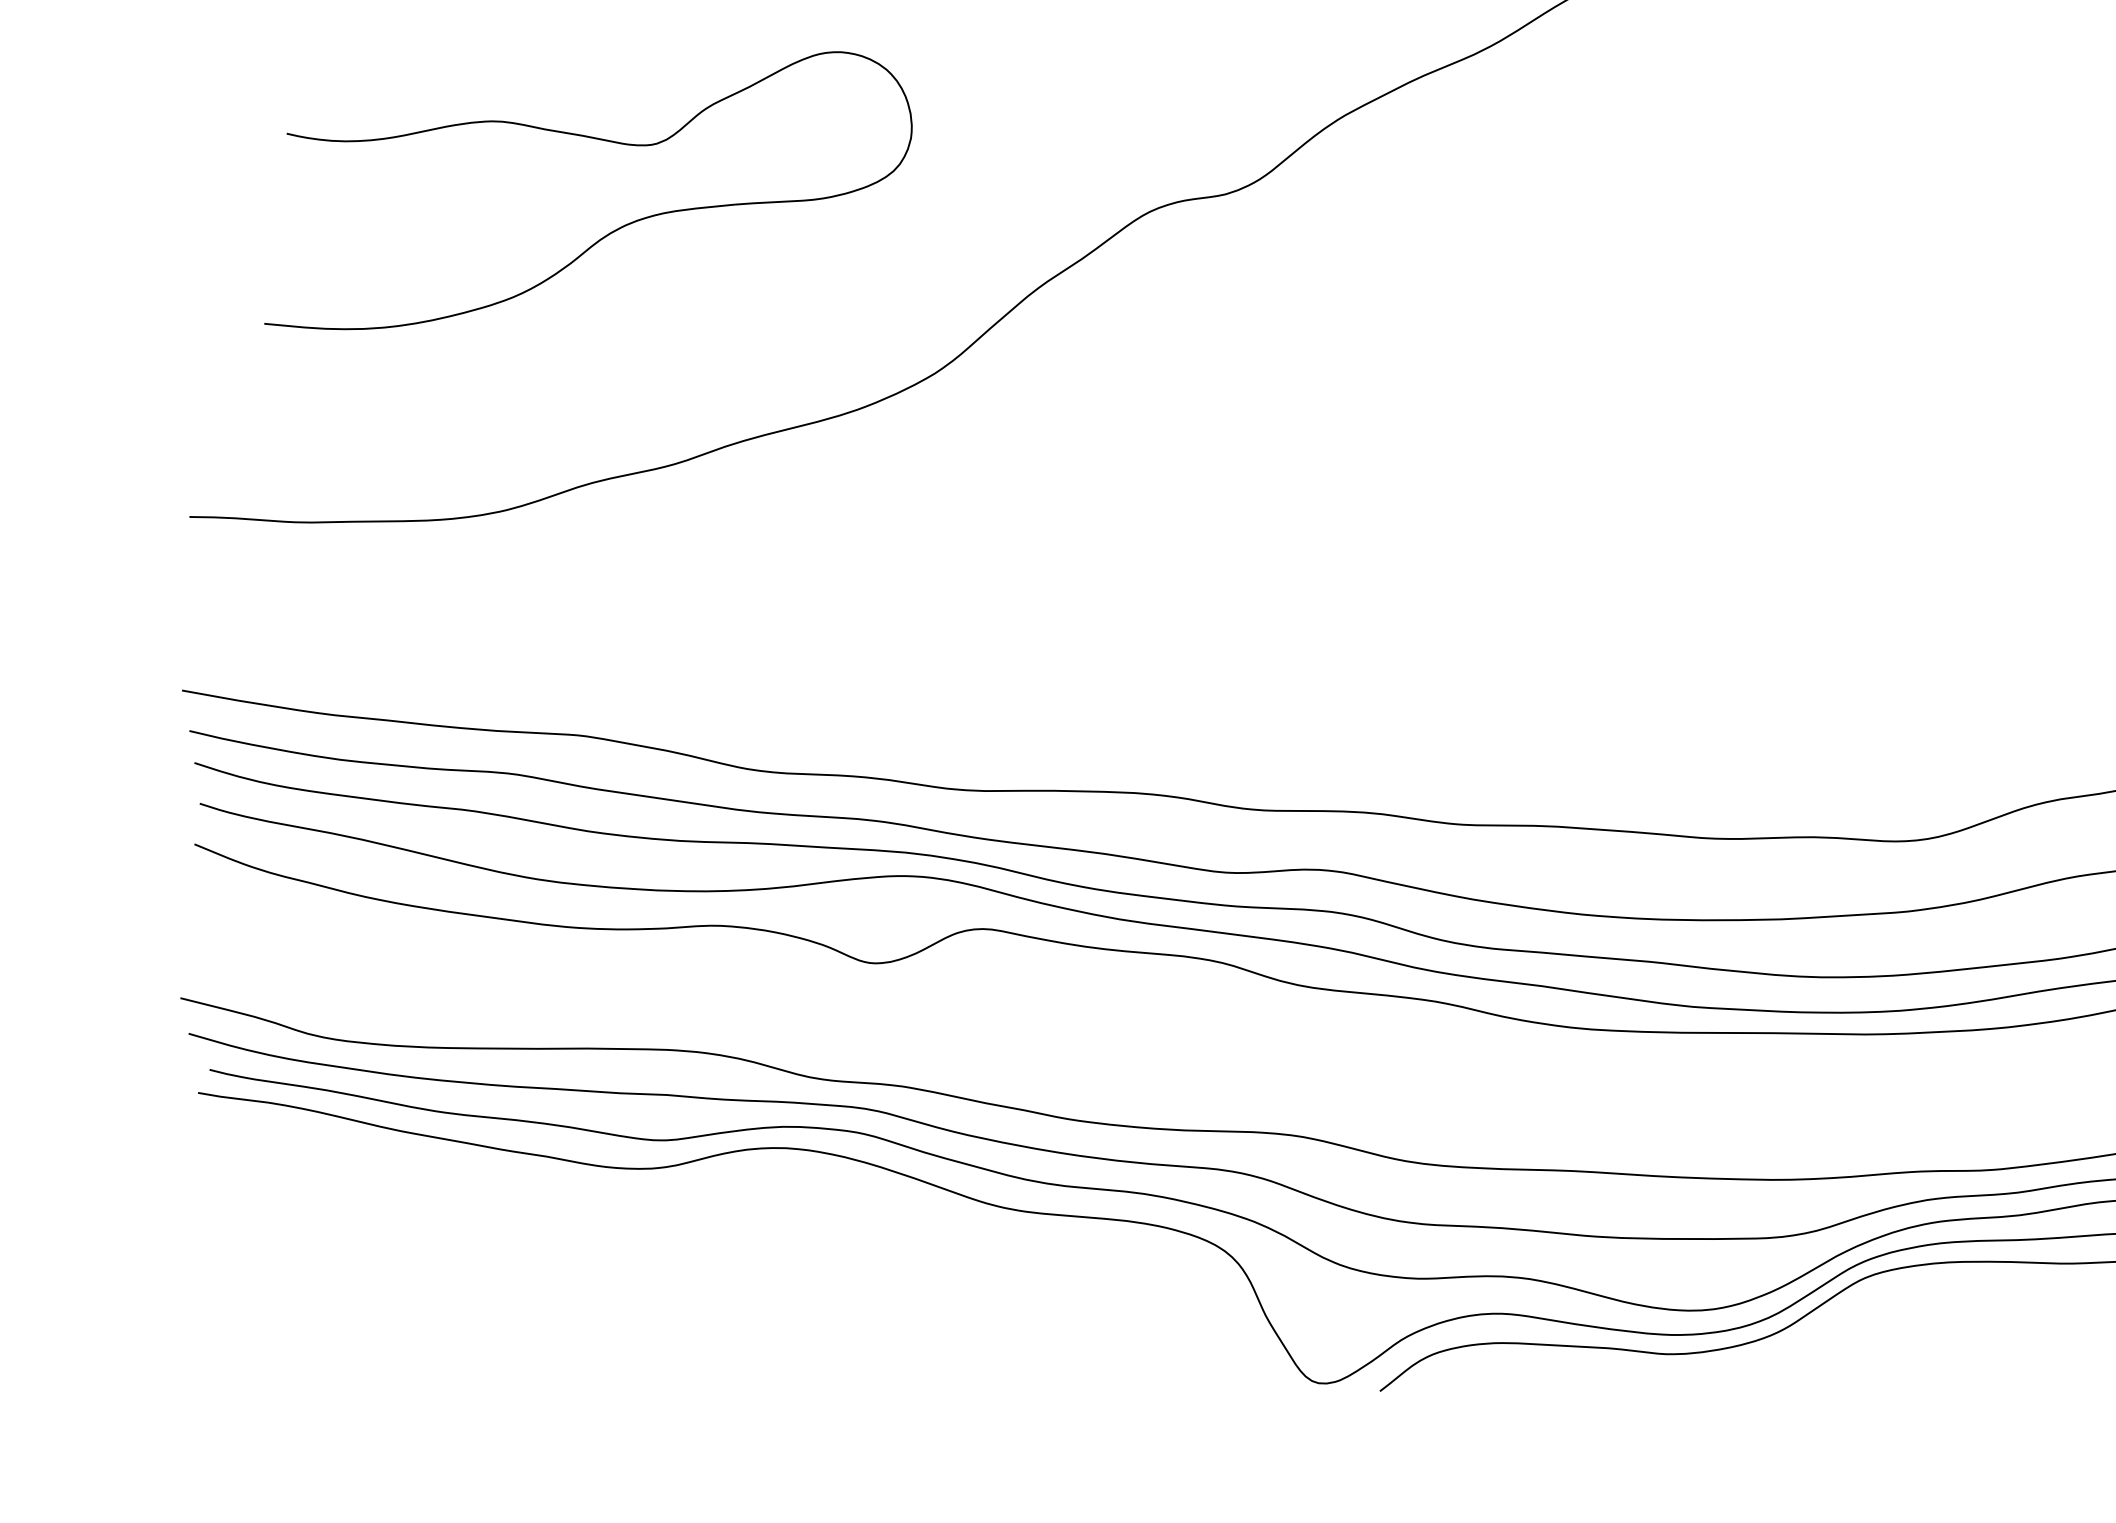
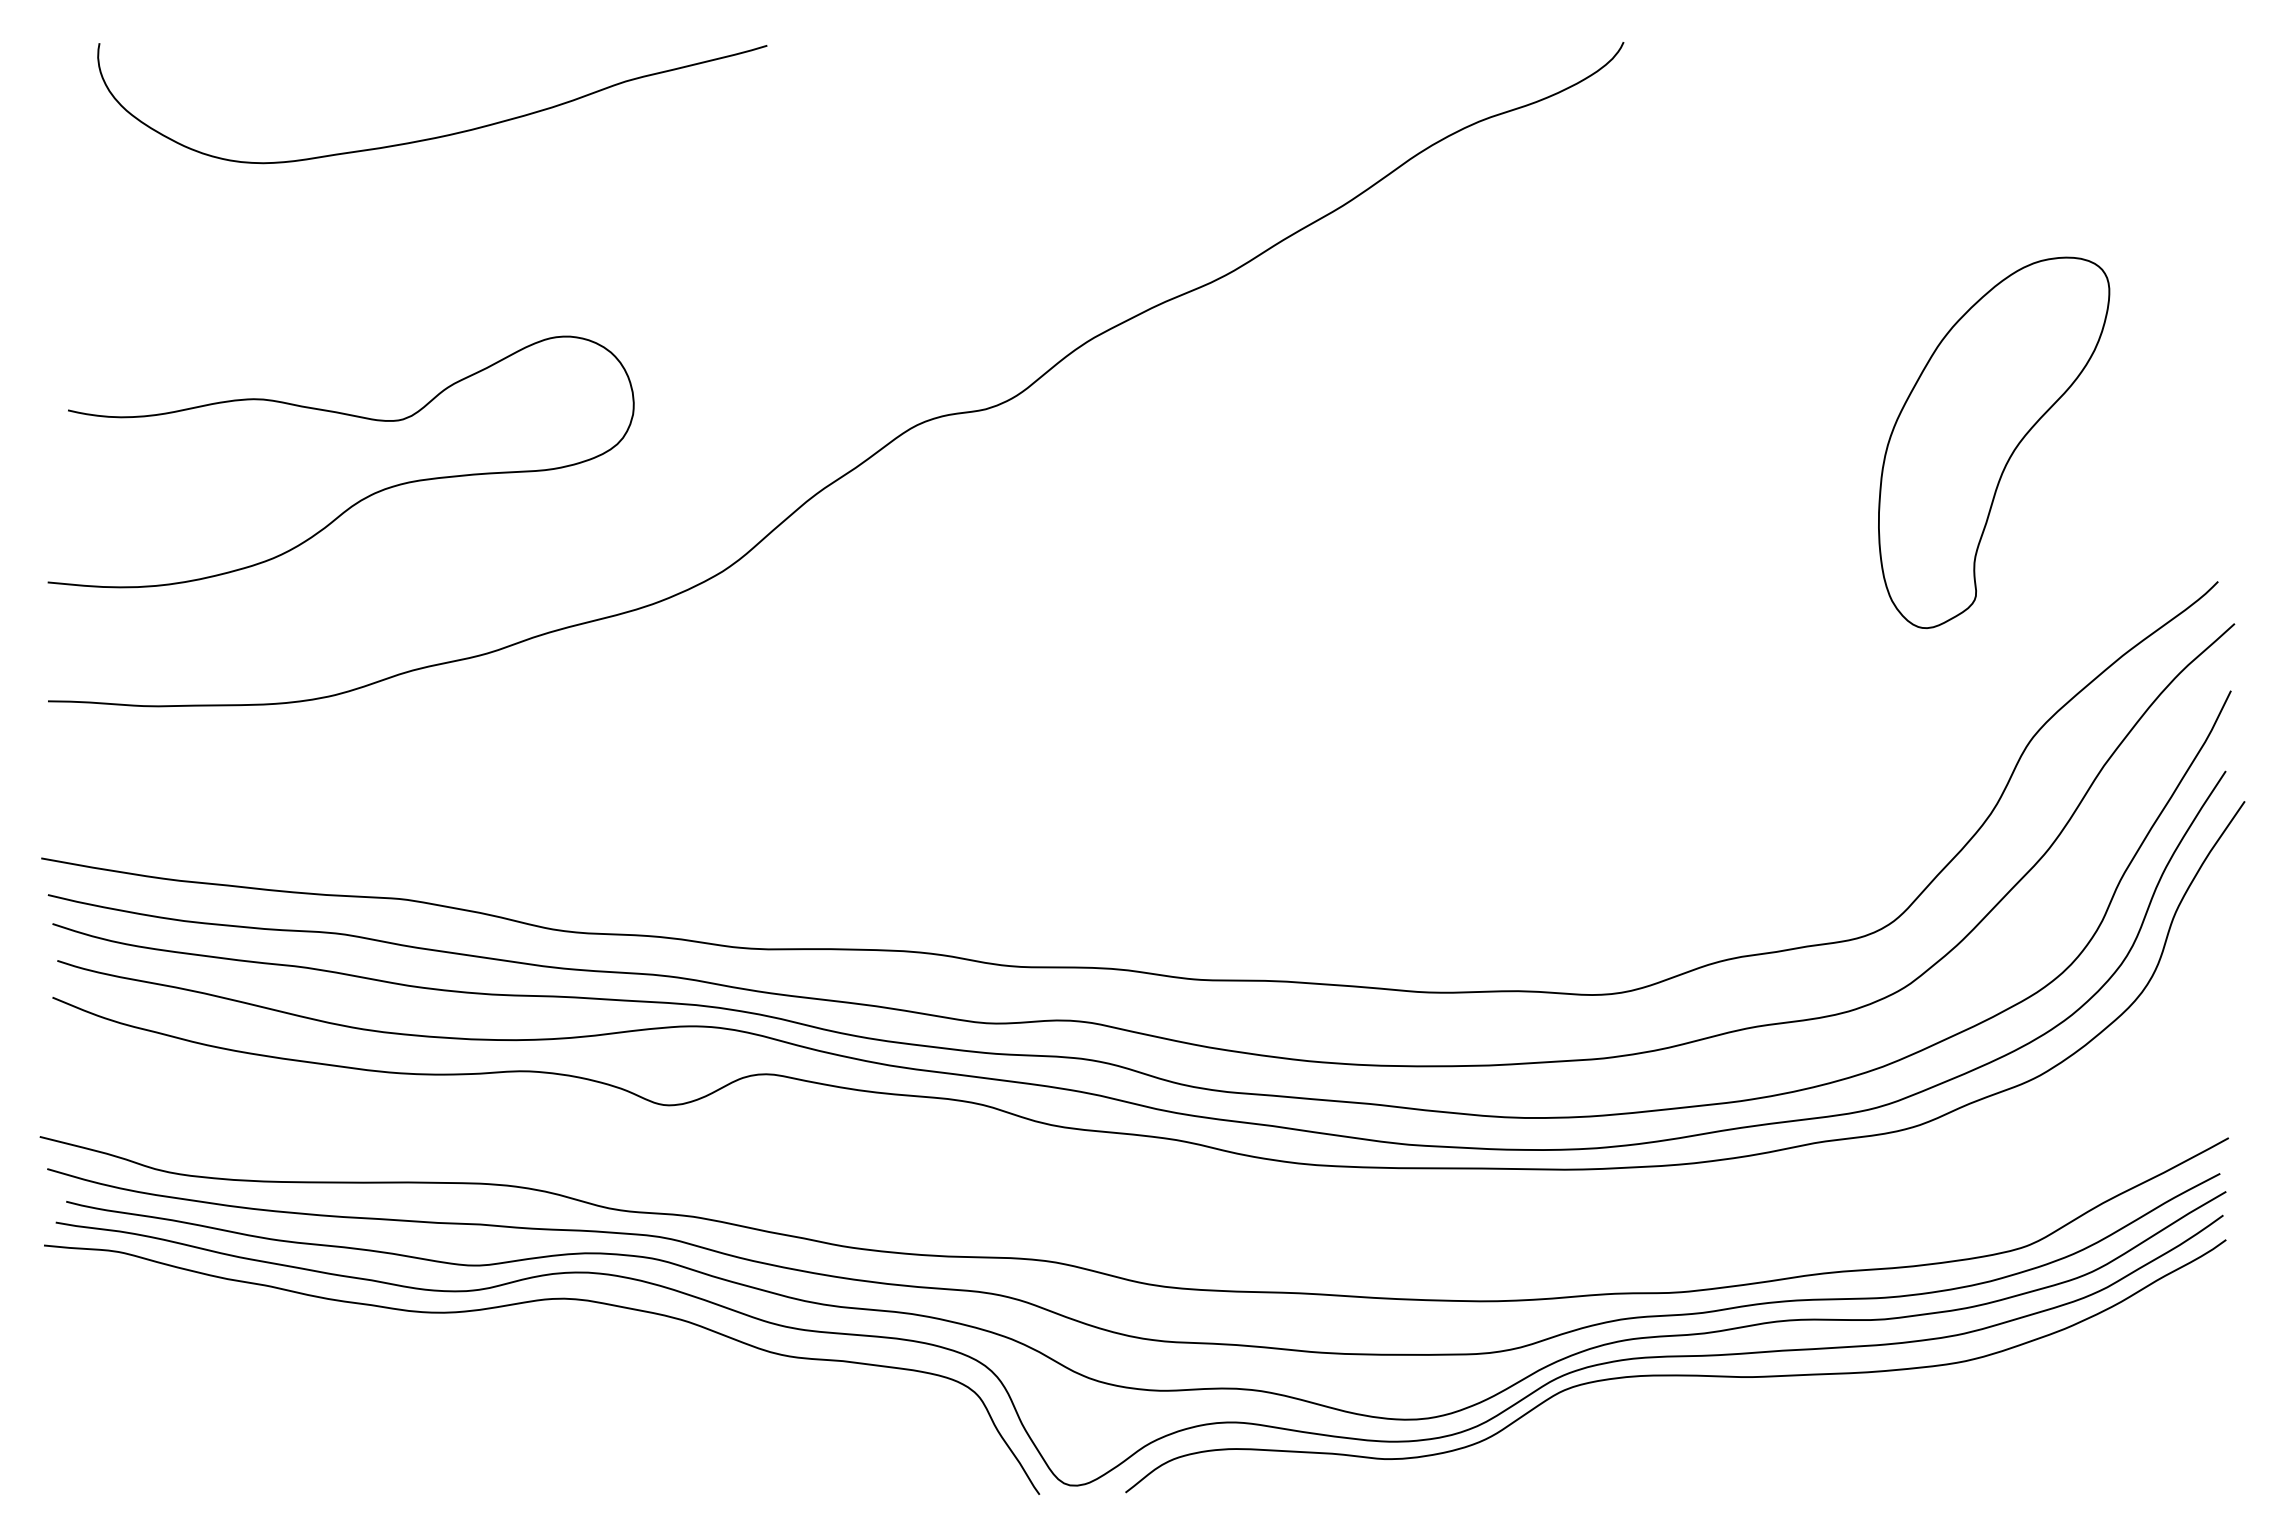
curve: (609, 232) -> (360, 499), moved
curve: (724, 1181) -> (532, 1302), added

